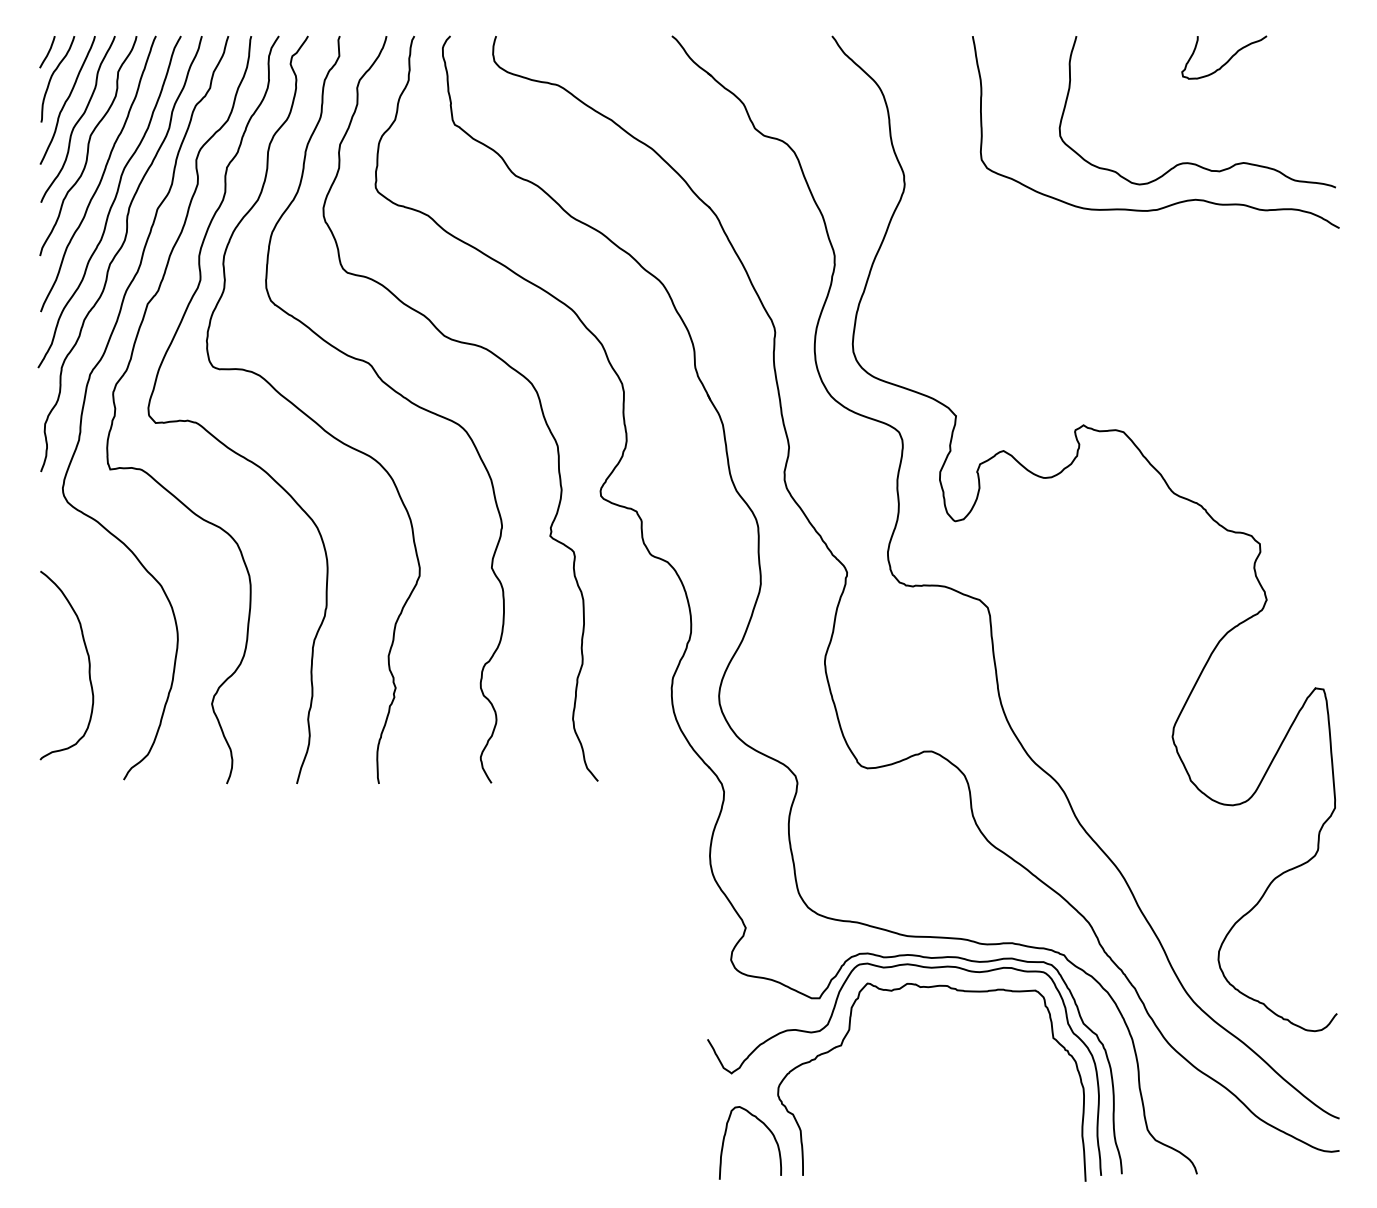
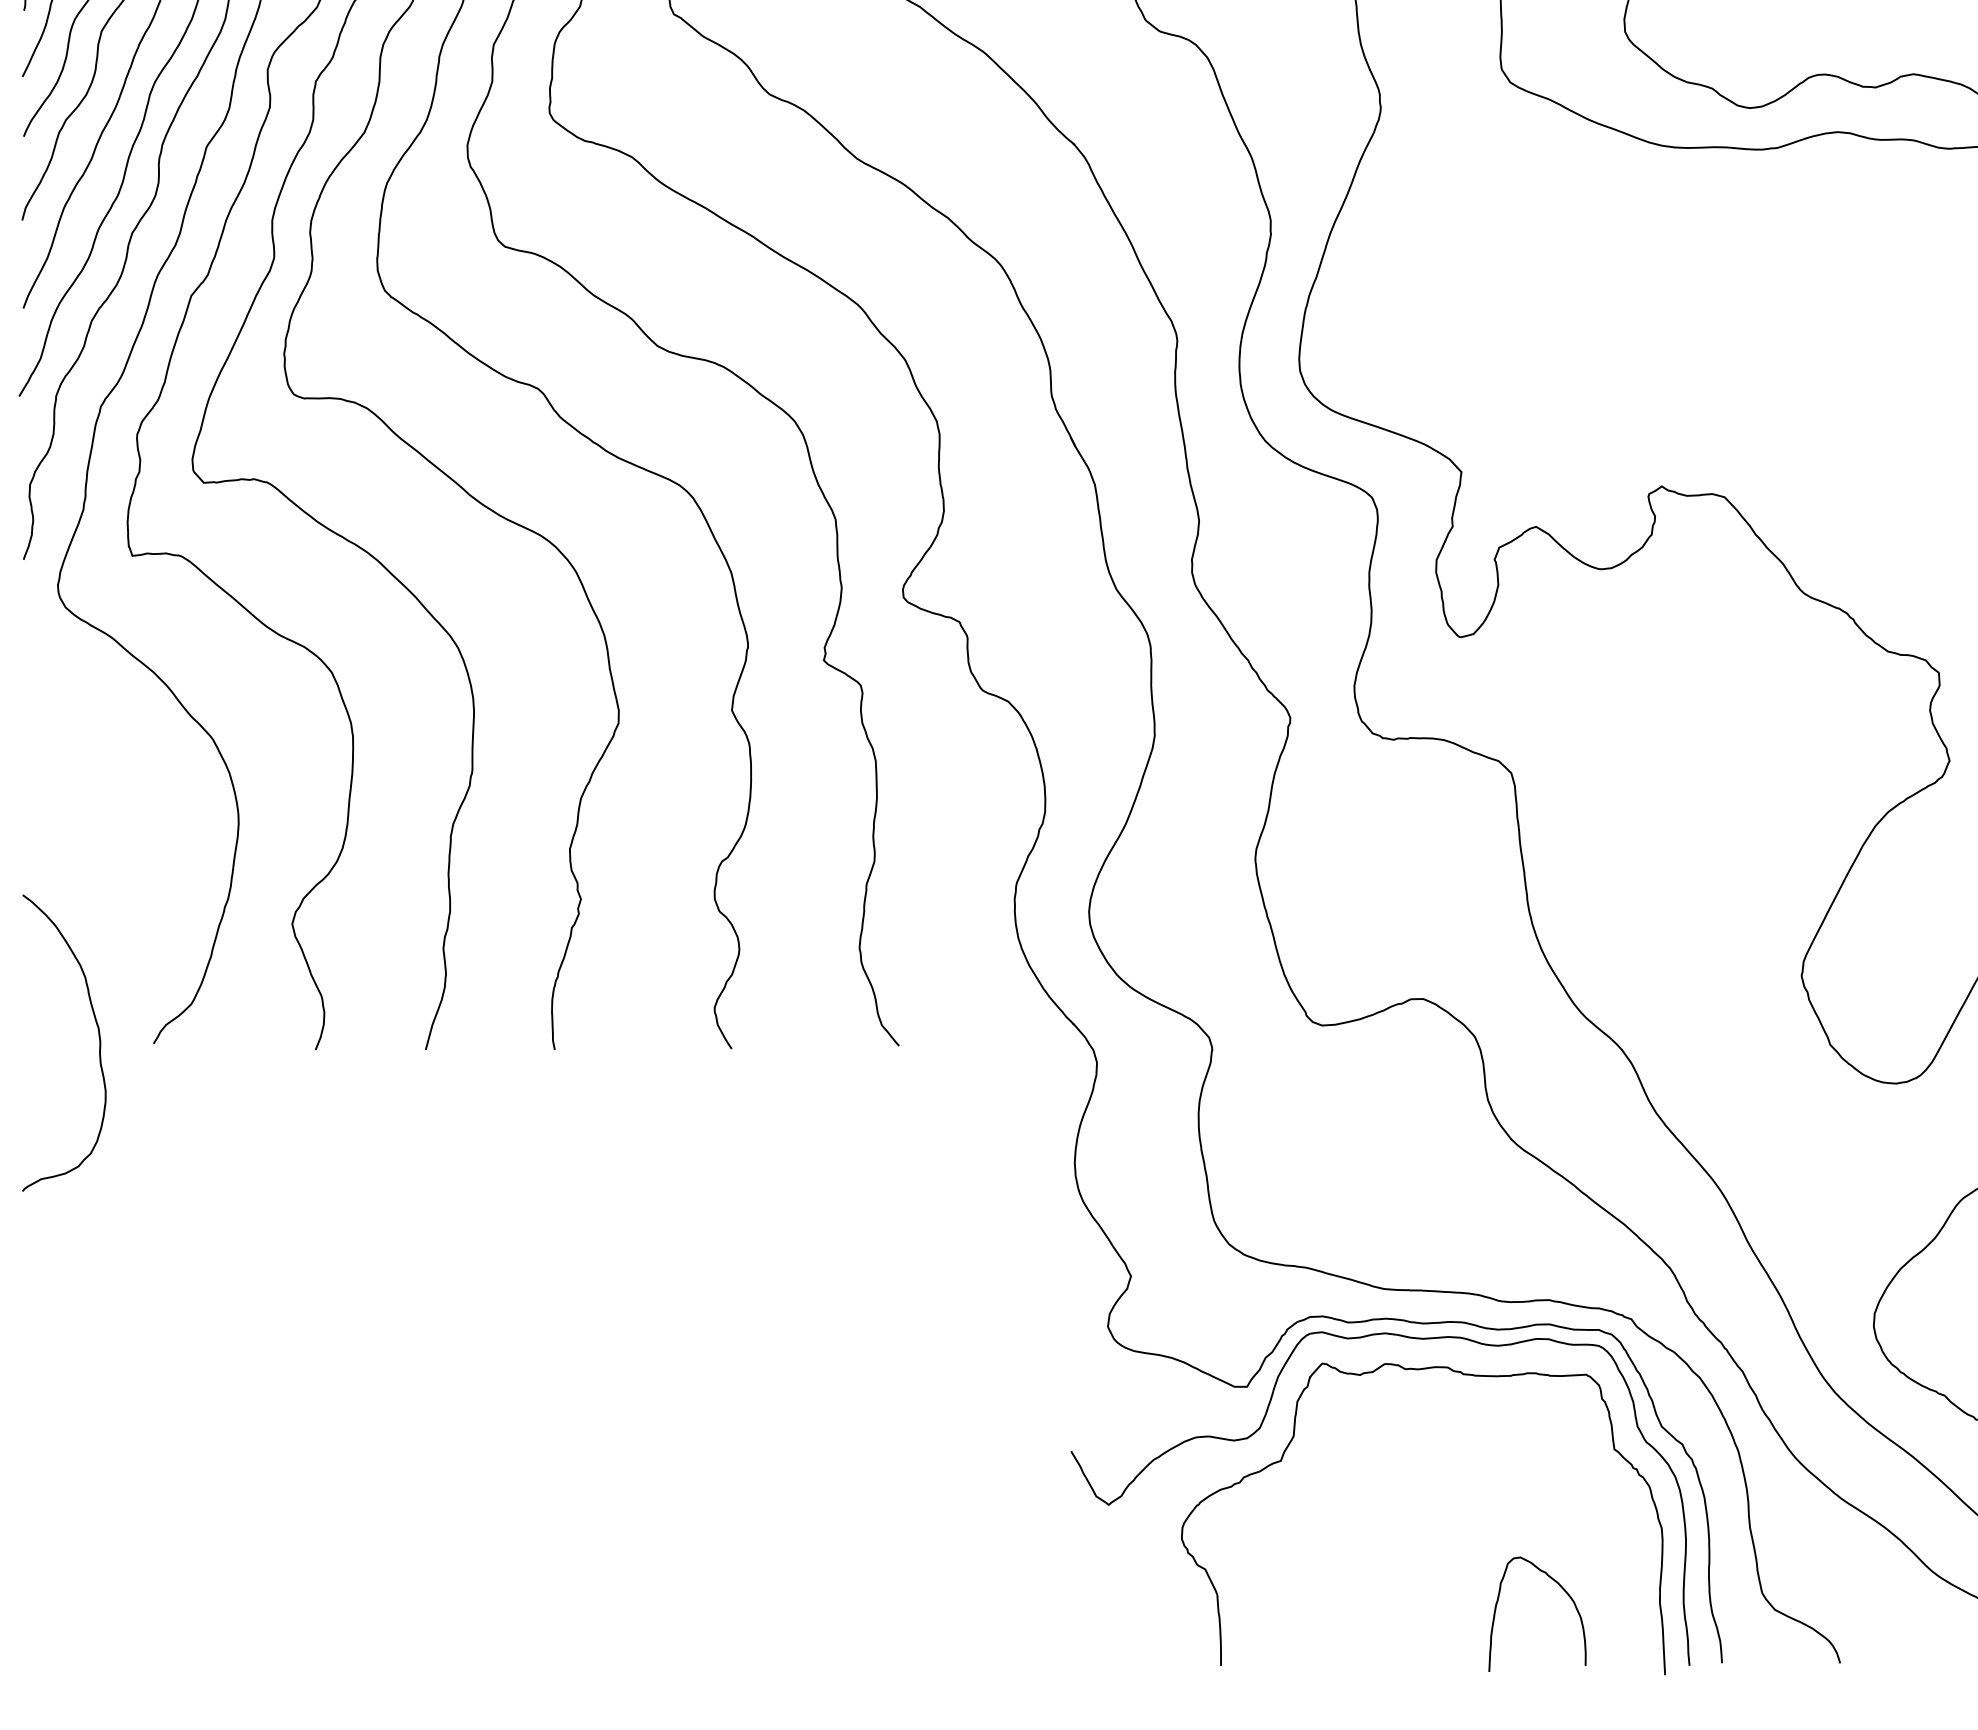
curve: (88, 665) -> (98, 1043), moved
curve: (767, 1129) -> (1564, 1592), moved

